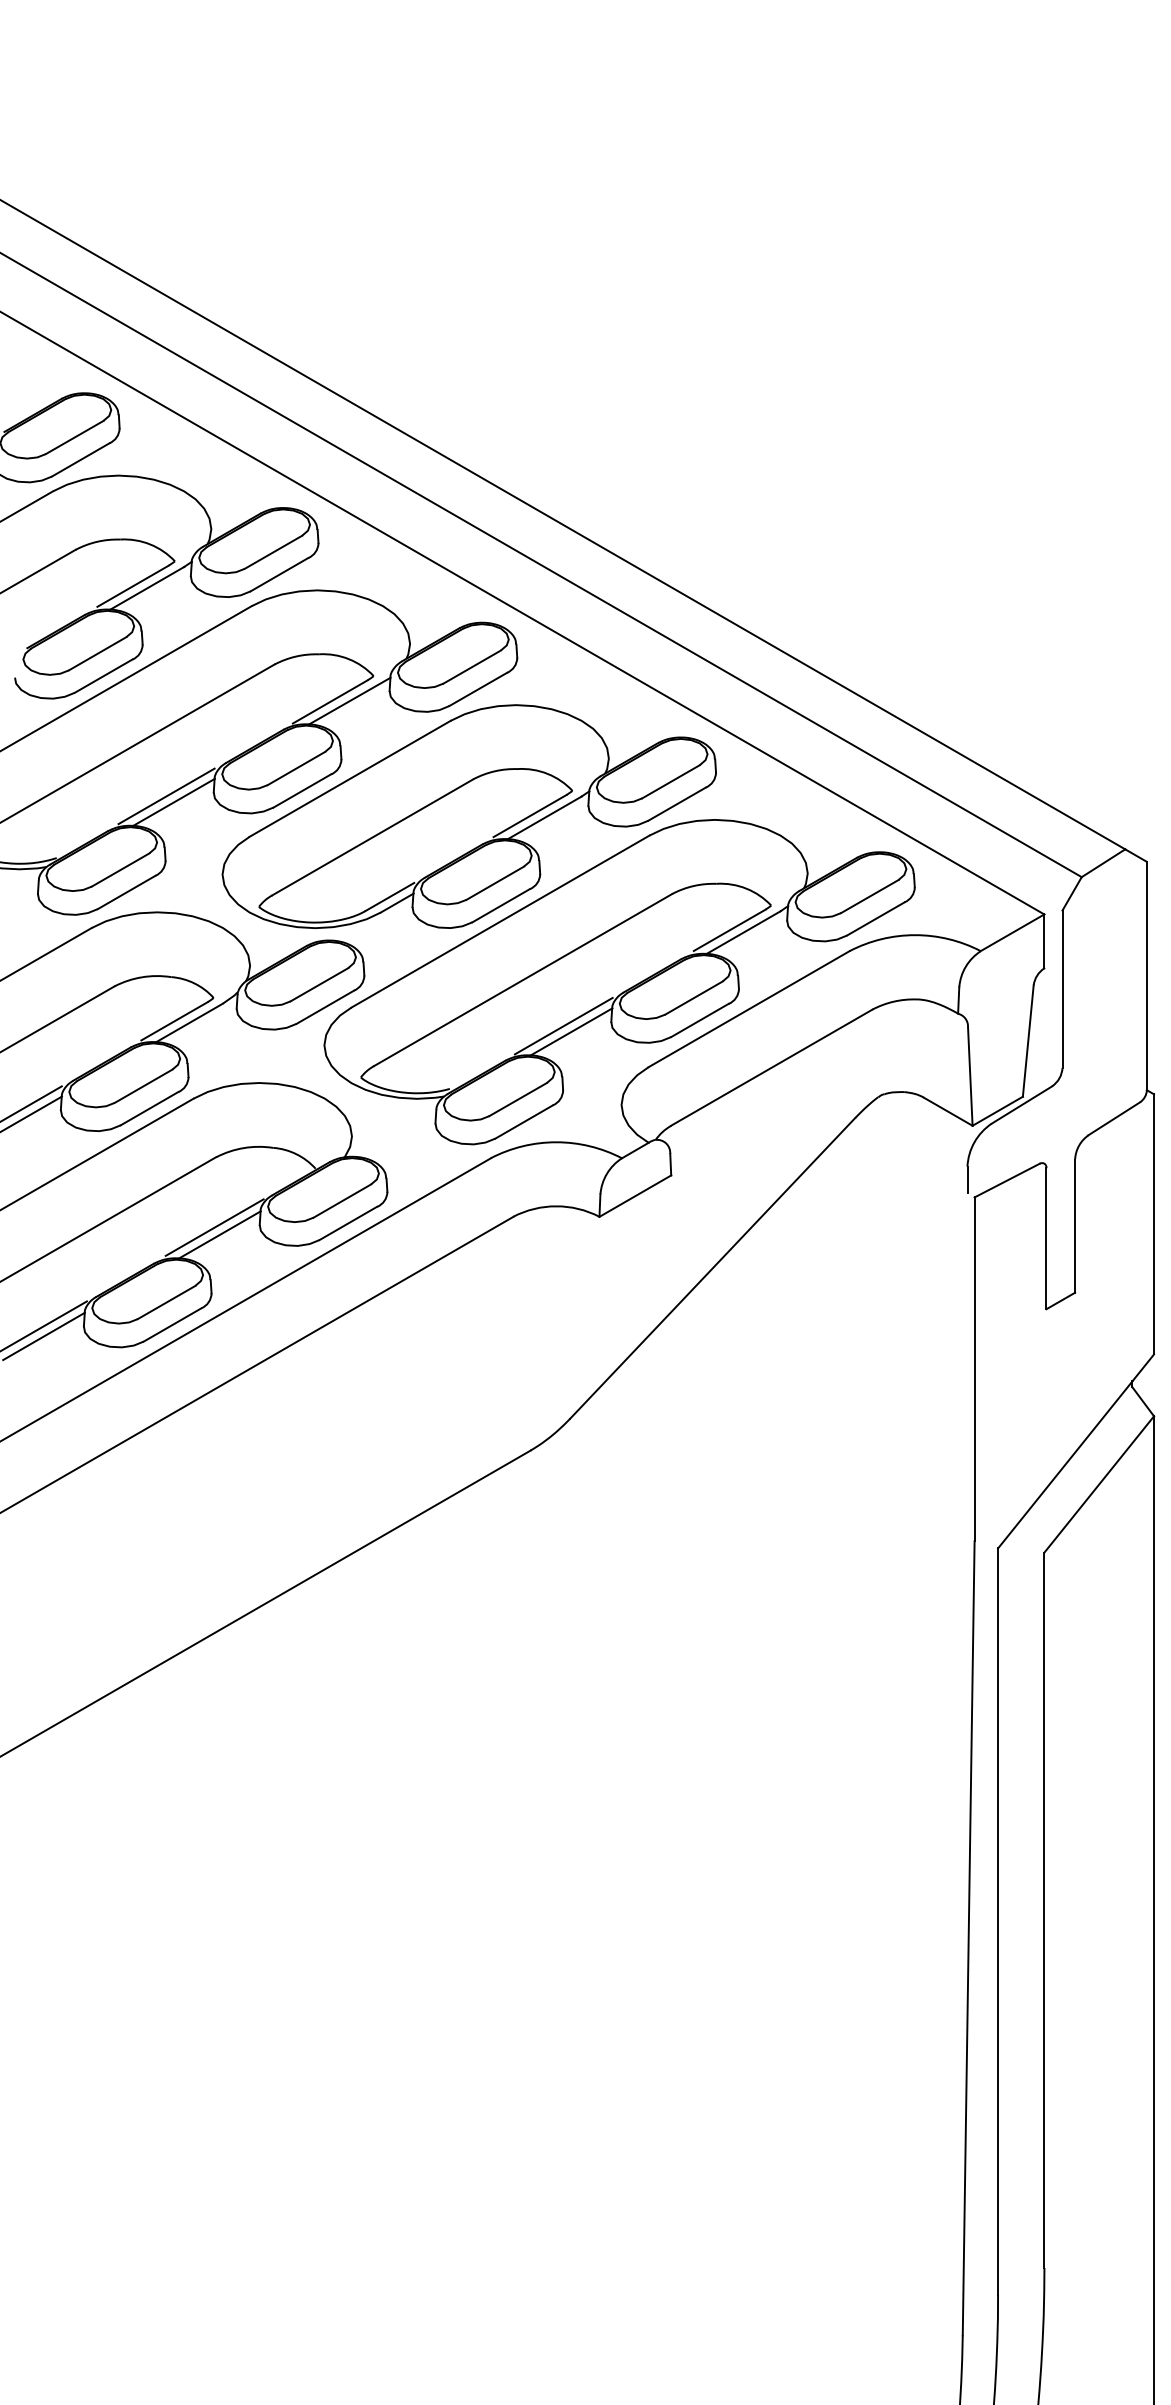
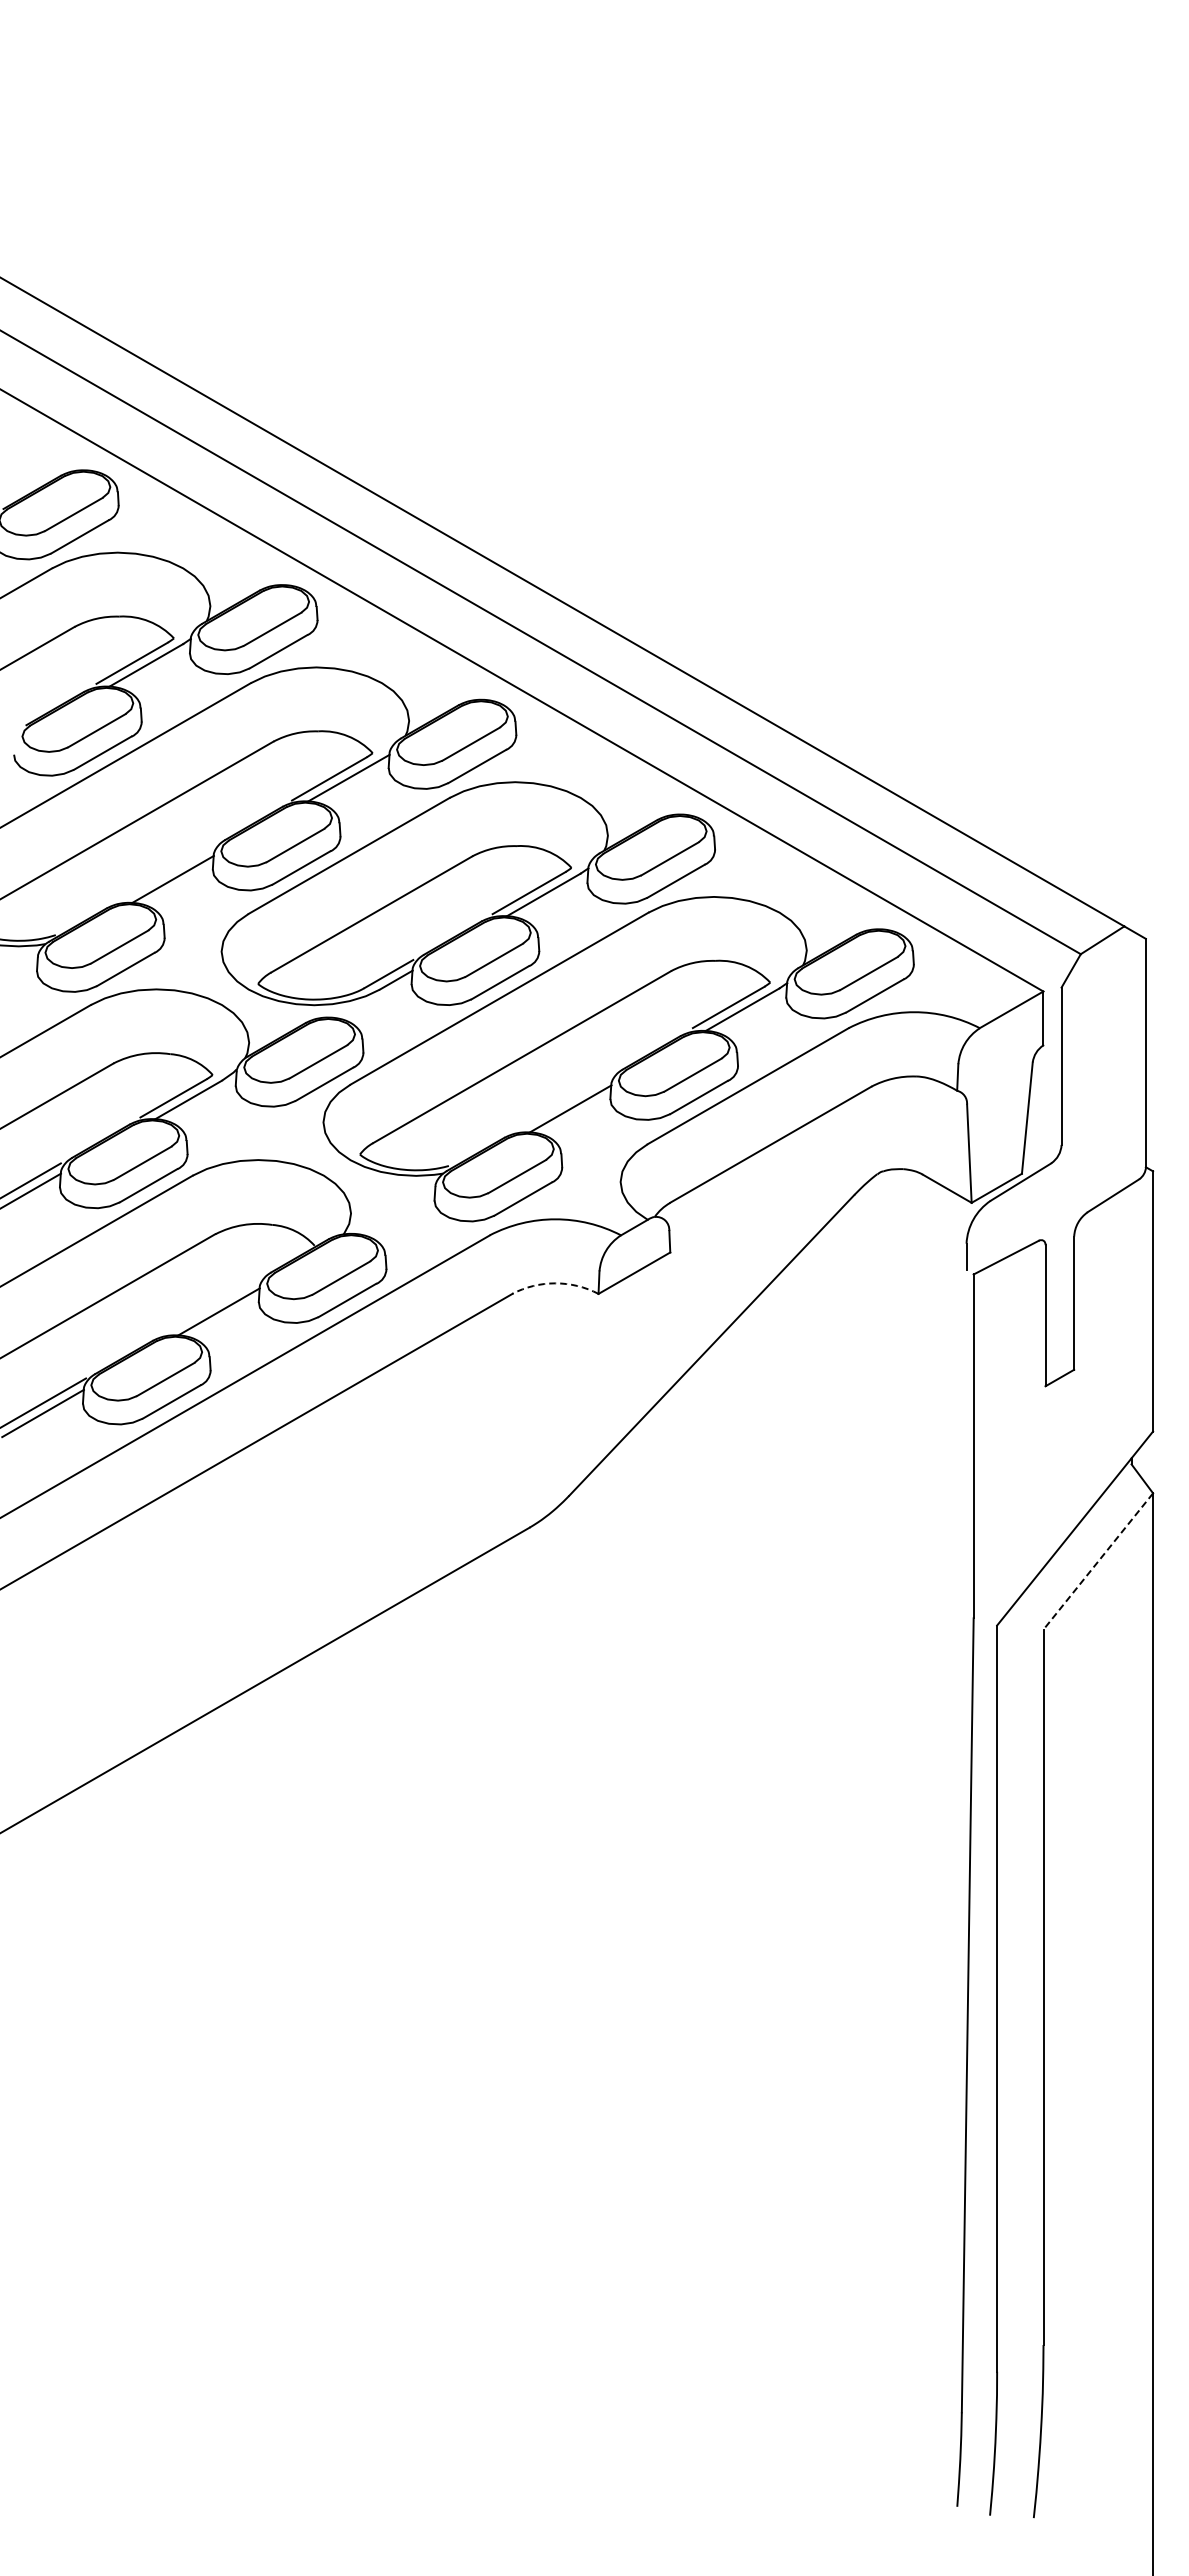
line: (166, 796) -> (165, 873), removed
line: (563, 1025) -> (562, 1102), removed
arc: (556, 1206) -> (555, 1283), solid -> dashed
line: (214, 1227) -> (213, 1304), removed
line: (1098, 1484) -> (1097, 1561), solid -> dashed

